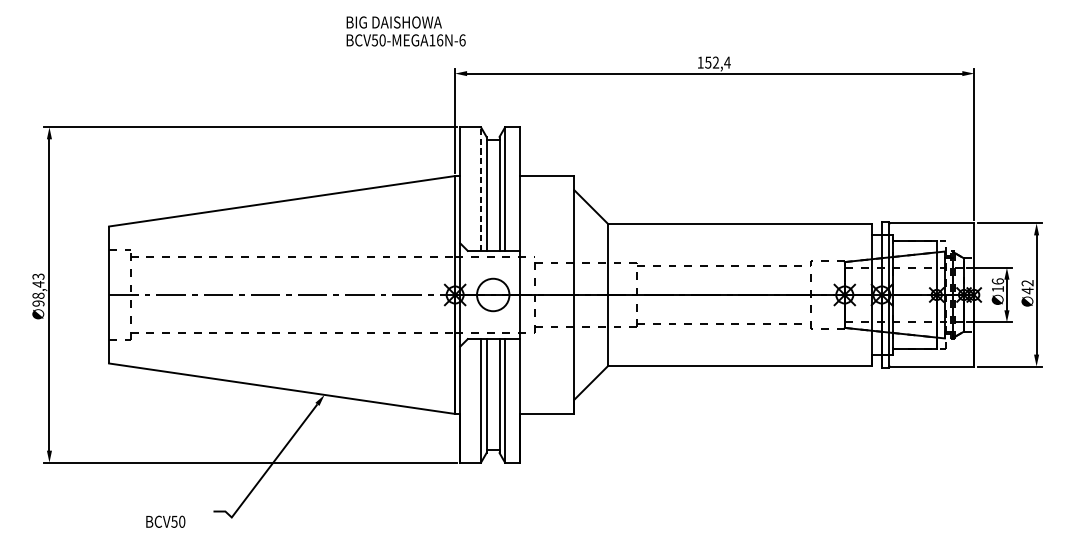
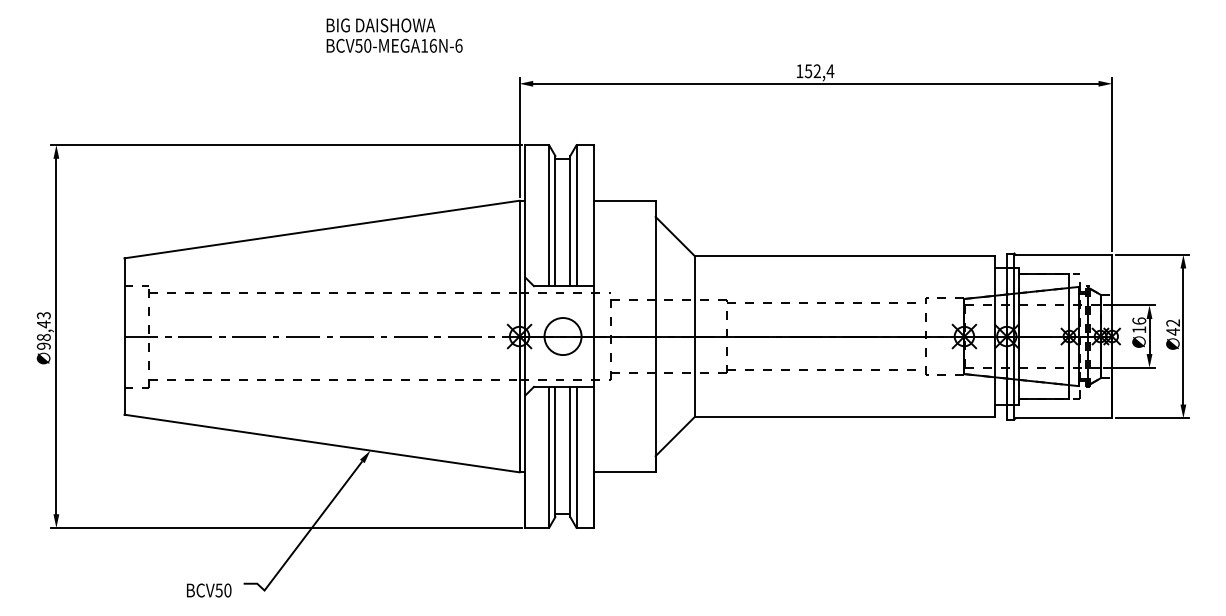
text: (406, 31) -> (394, 35), moved
line: (481, 188) -> (549, 215), dashed -> solid
text: (166, 521) -> (209, 590), moved

